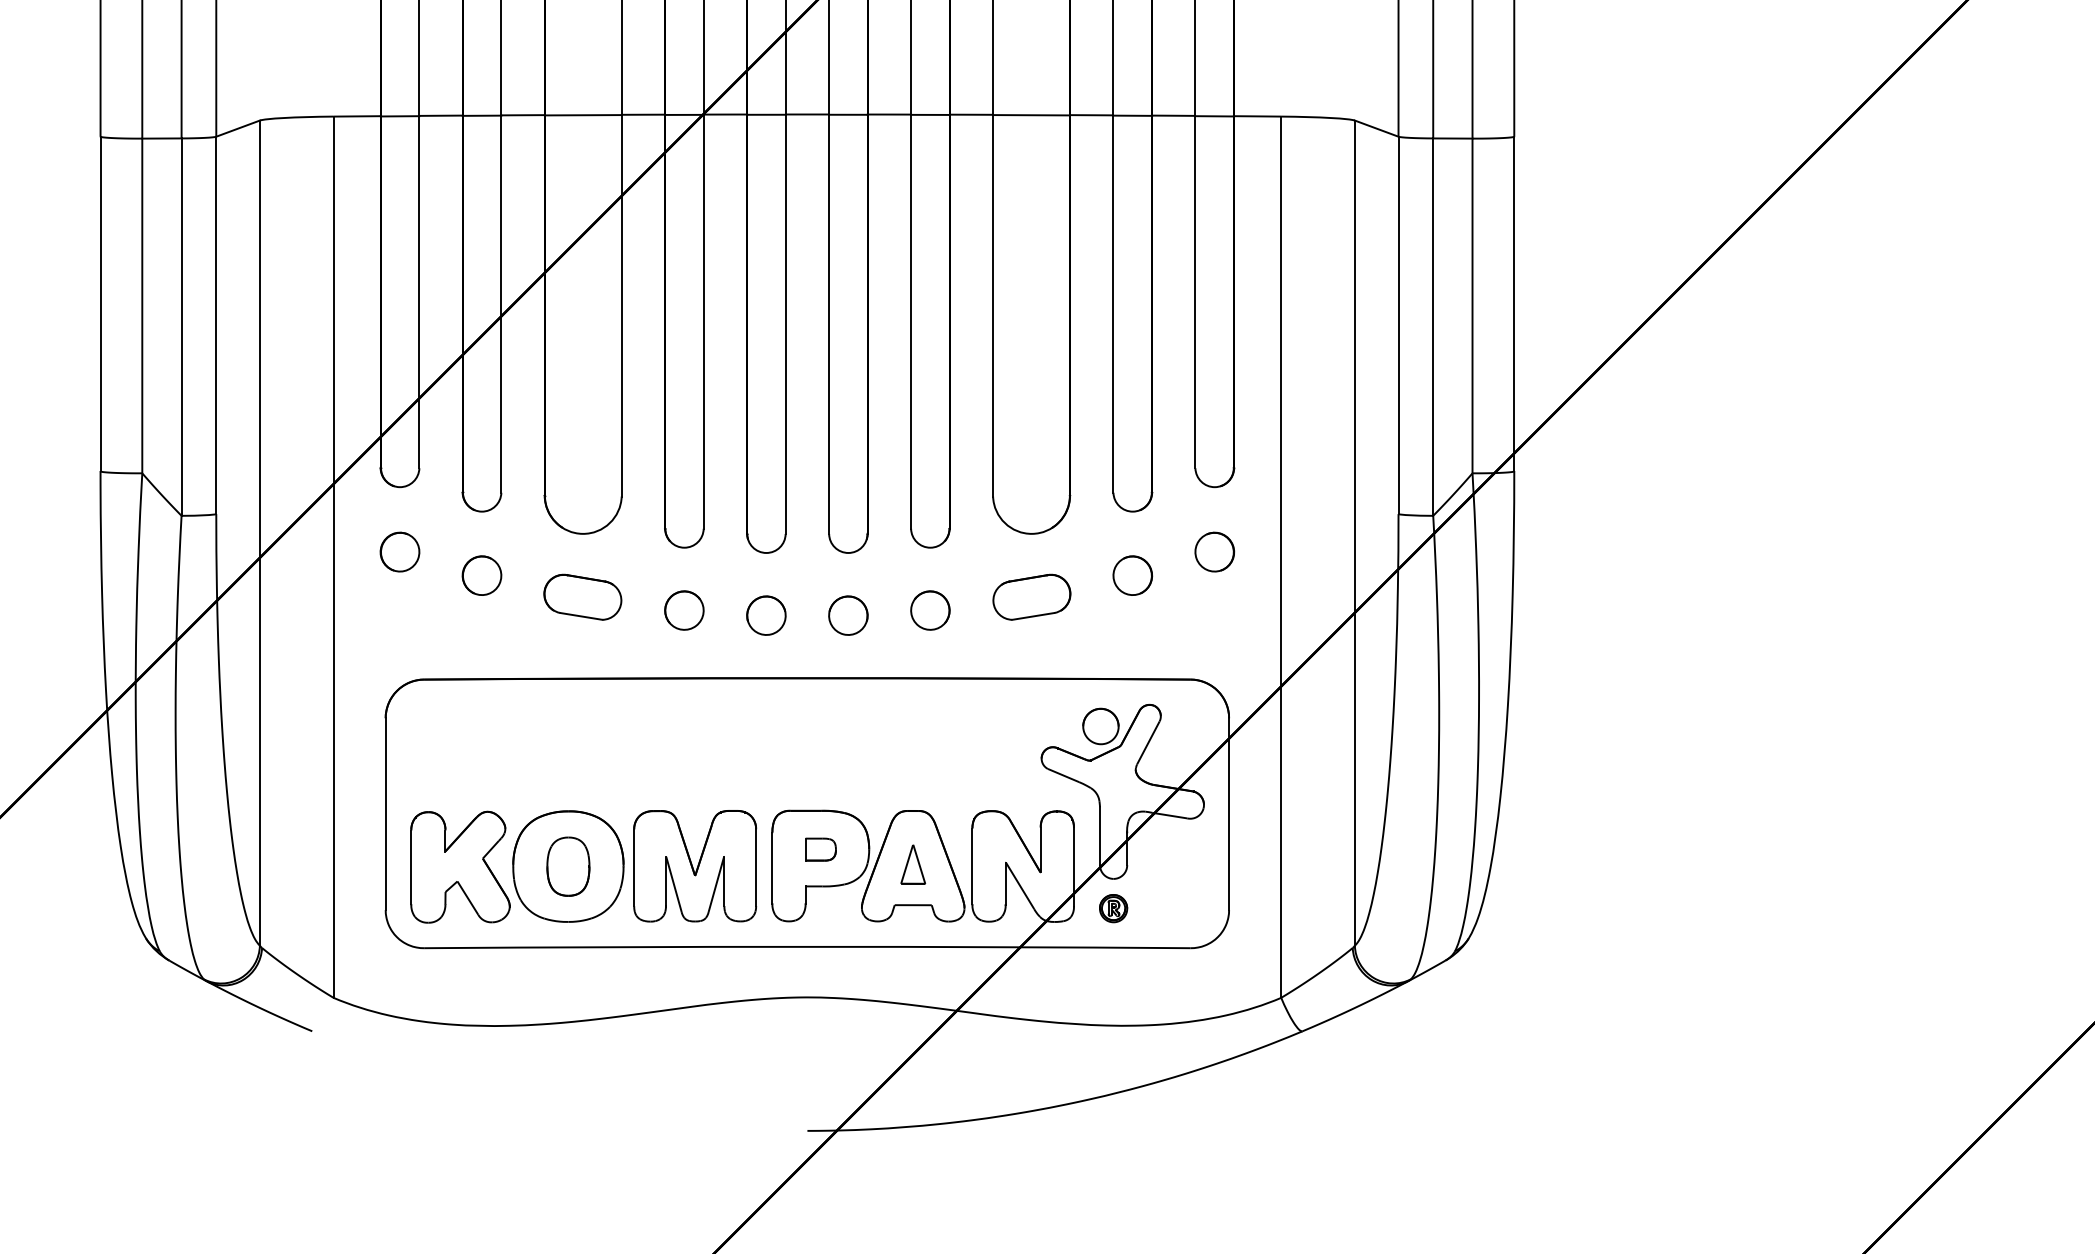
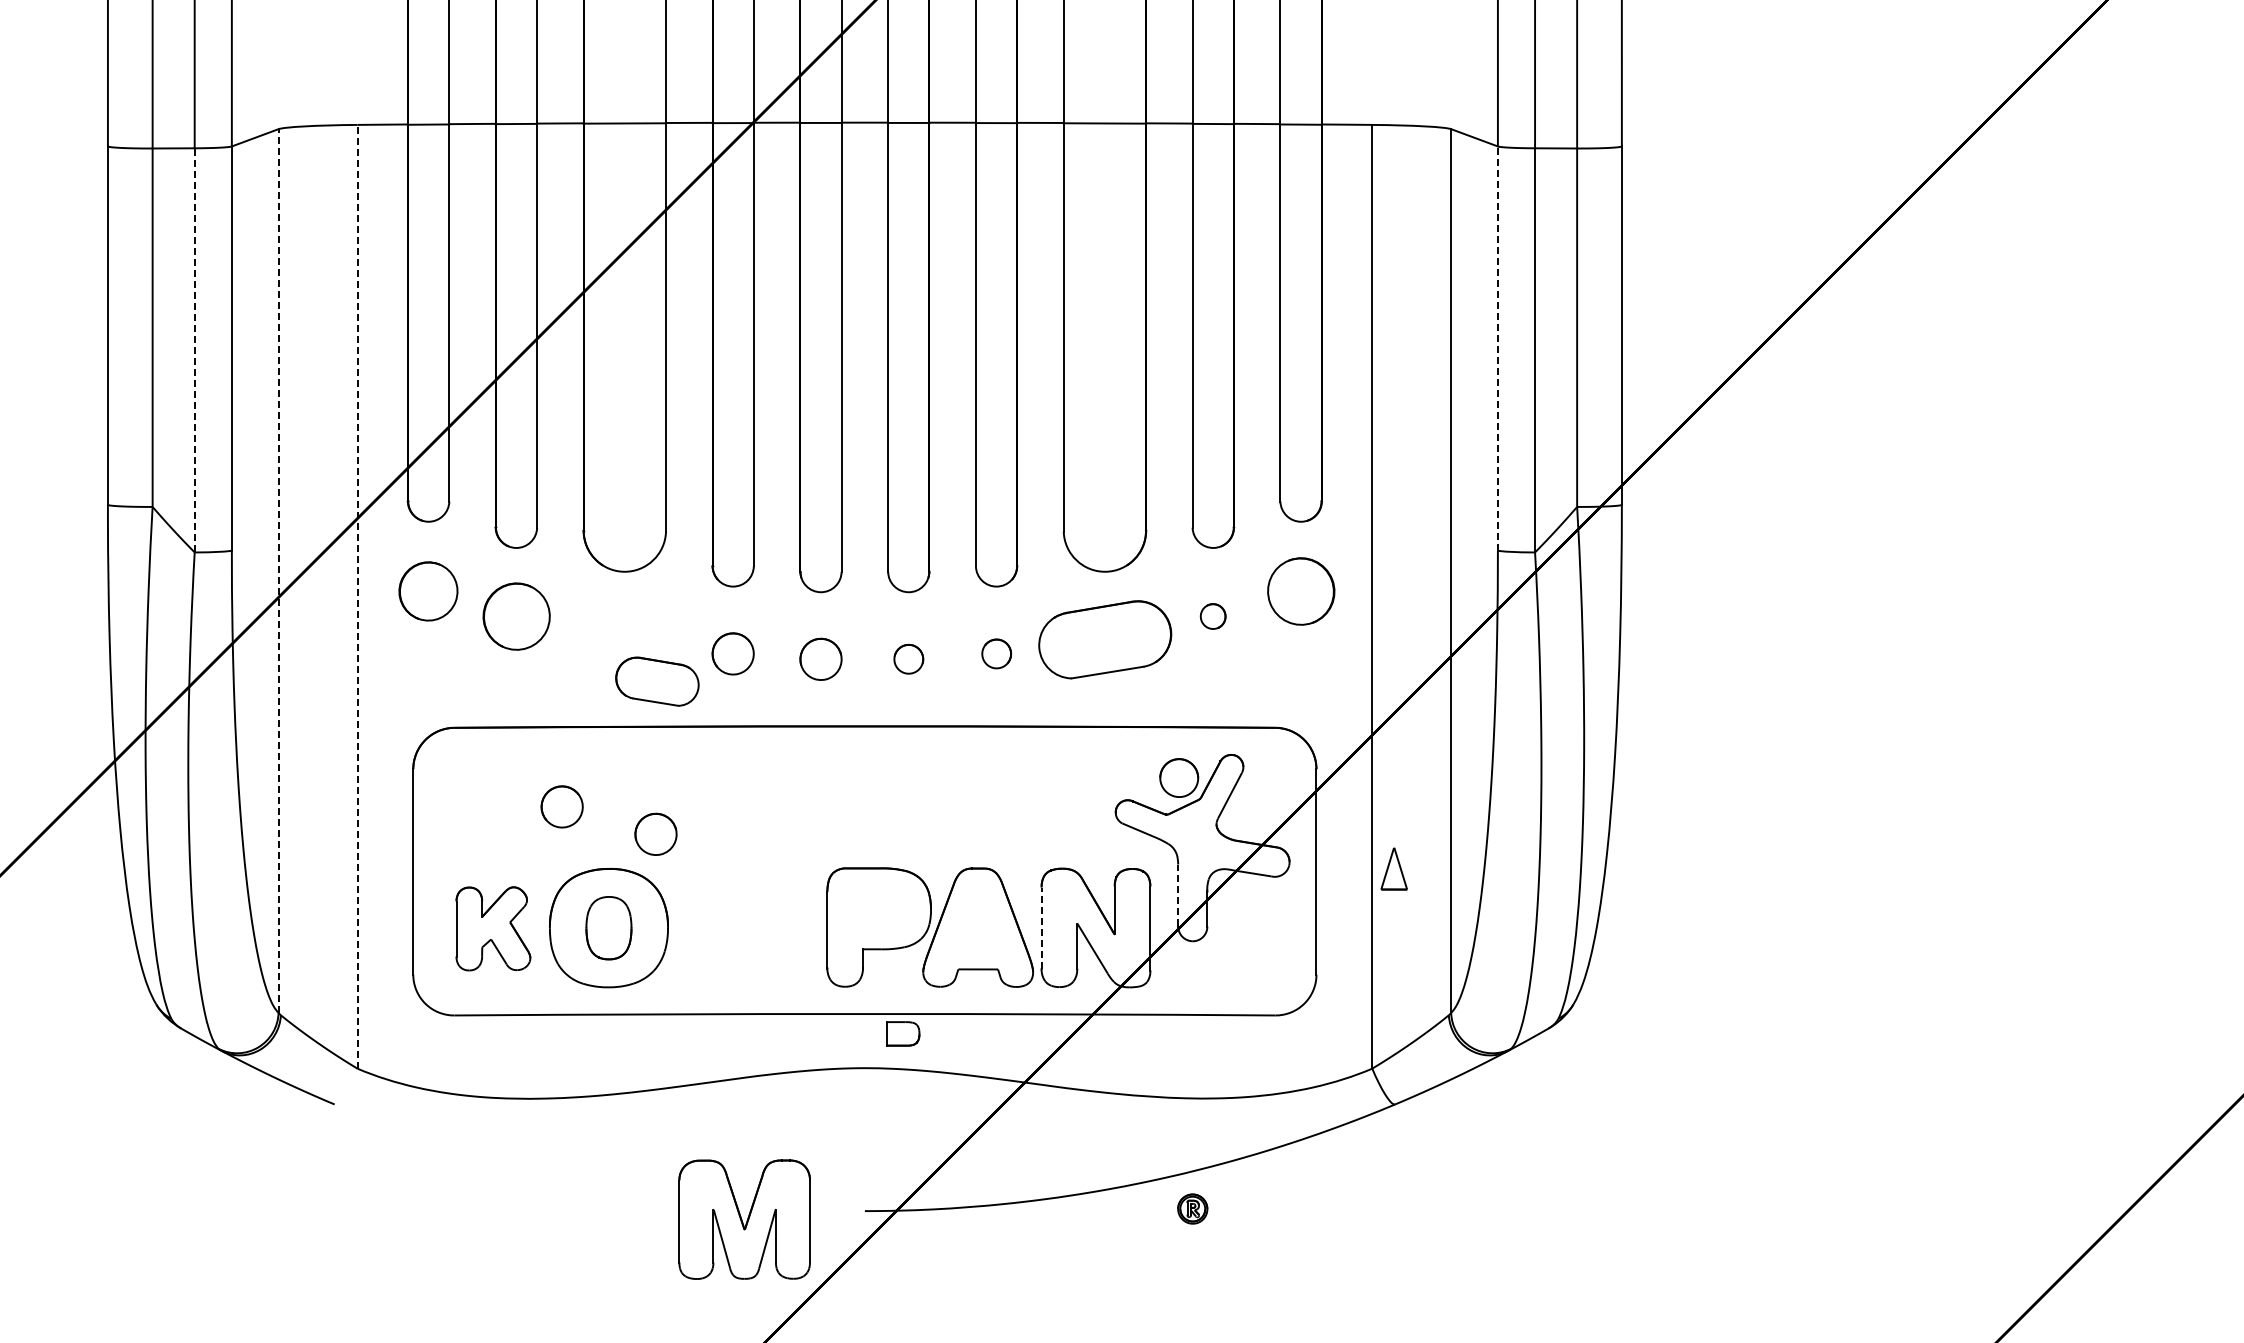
line: (1398, 325) -> (1497, 348), solid -> dashed
line: (181, 326) -> (194, 349), solid -> dashed
line: (259, 532) -> (278, 570), solid -> dashed
part: (399, 551) -> (428, 590), size x1.4
part: (1214, 551) -> (1300, 590), size x1.6
line: (333, 556) -> (357, 596), solid -> dashed
part: (481, 575) -> (515, 616), size x1.6
part: (1132, 575) -> (1212, 616), size x0.6
part: (582, 597) -> (657, 681), moved
part: (1032, 597) -> (1105, 639), size x1.6
part: (930, 610) -> (996, 653), size x0.7
part: (848, 614) -> (908, 658), size x0.7
part: (524, 753) -> (561, 806), added
part: (611, 778) -> (655, 833), added
line: (1100, 836) -> (1178, 895), solid -> dashed
part: (821, 849) -> (903, 1033), moved
part: (912, 864) -> (1393, 868), moved
part: (460, 866) -> (493, 928), size x0.7
part: (694, 866) -> (744, 1219), moved
line: (972, 866) -> (1041, 927), solid -> dashed
part: (1113, 908) -> (1192, 1208), moved

